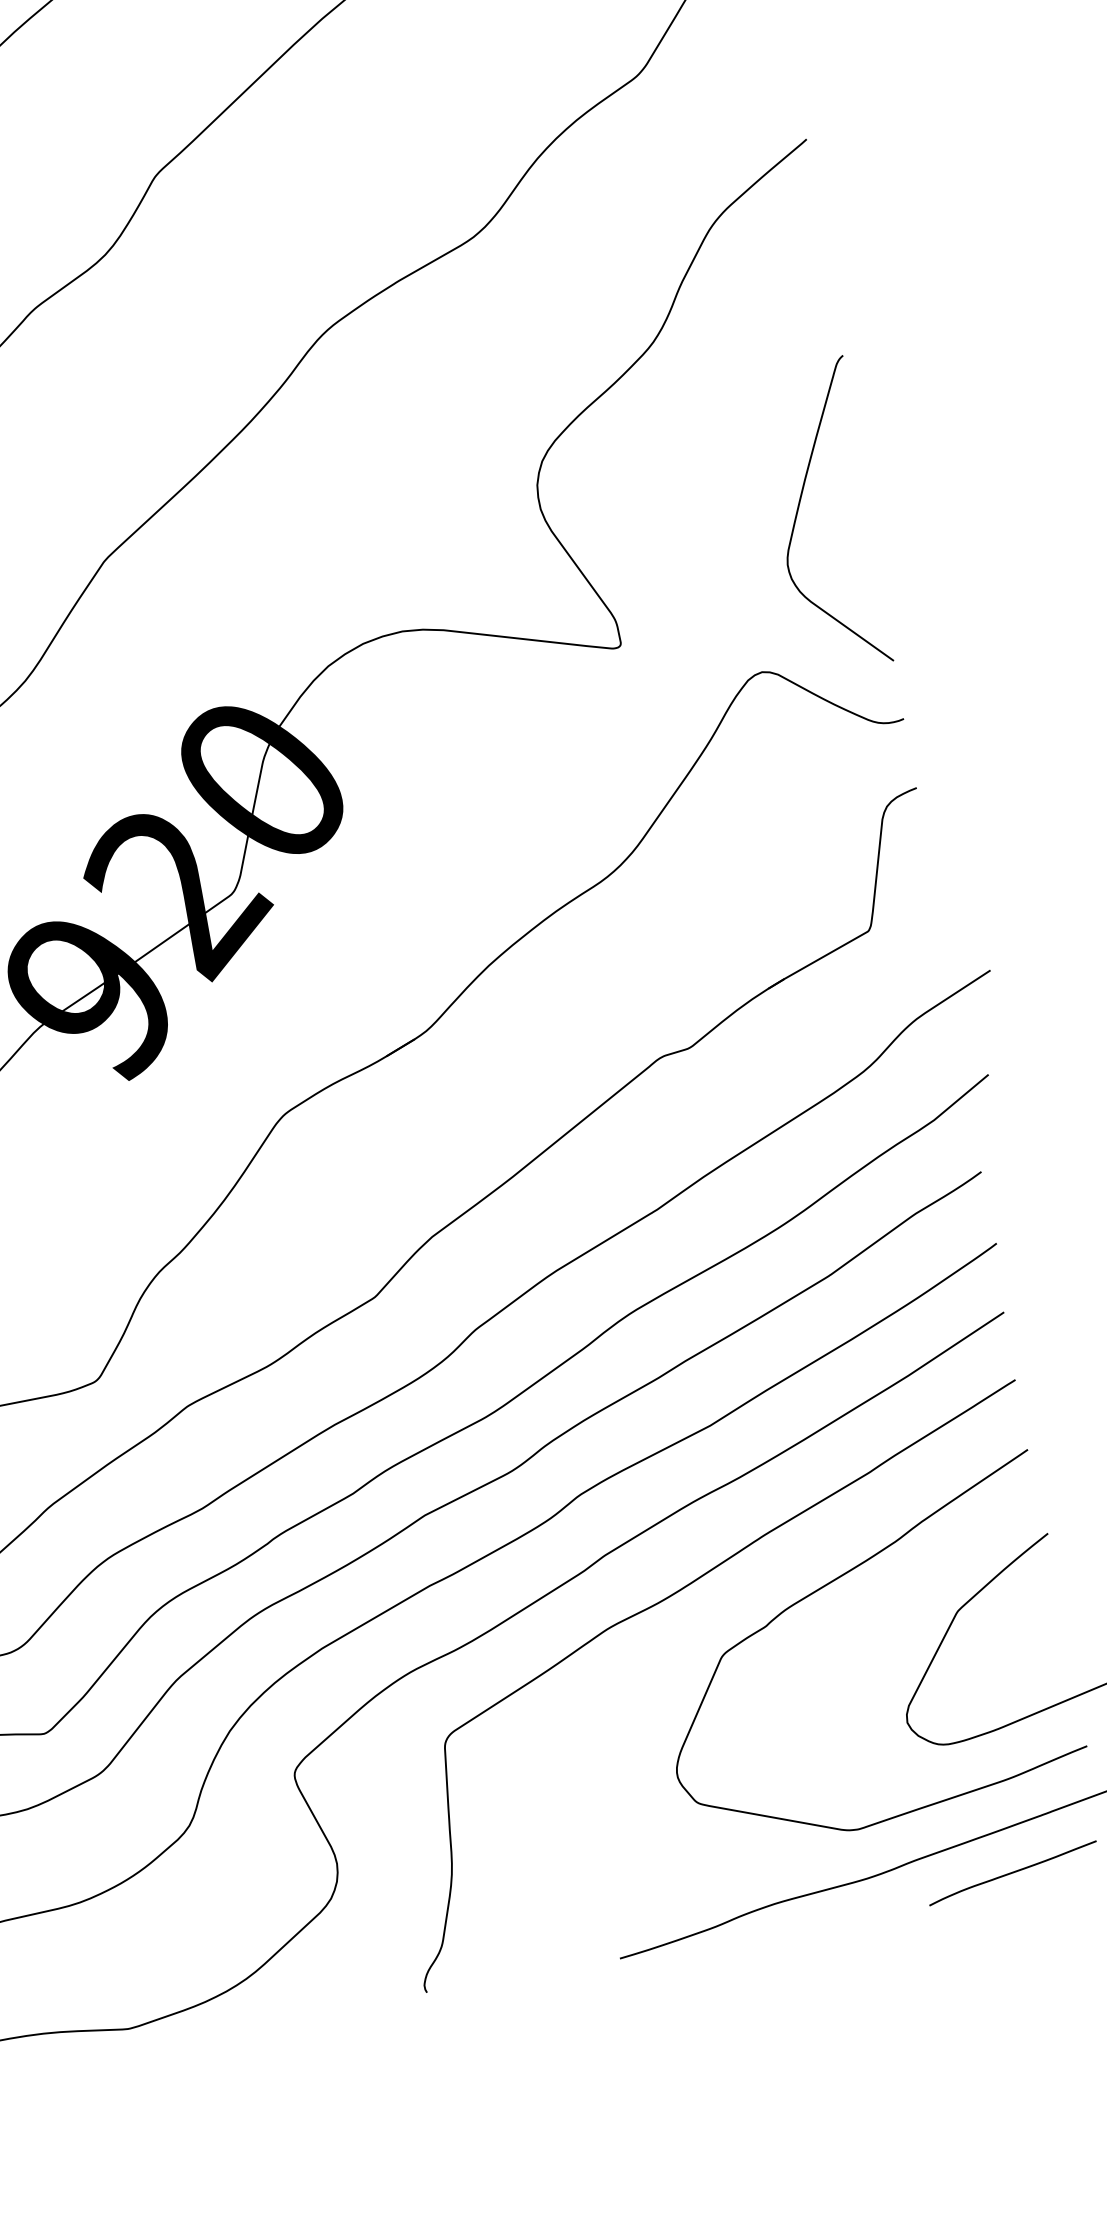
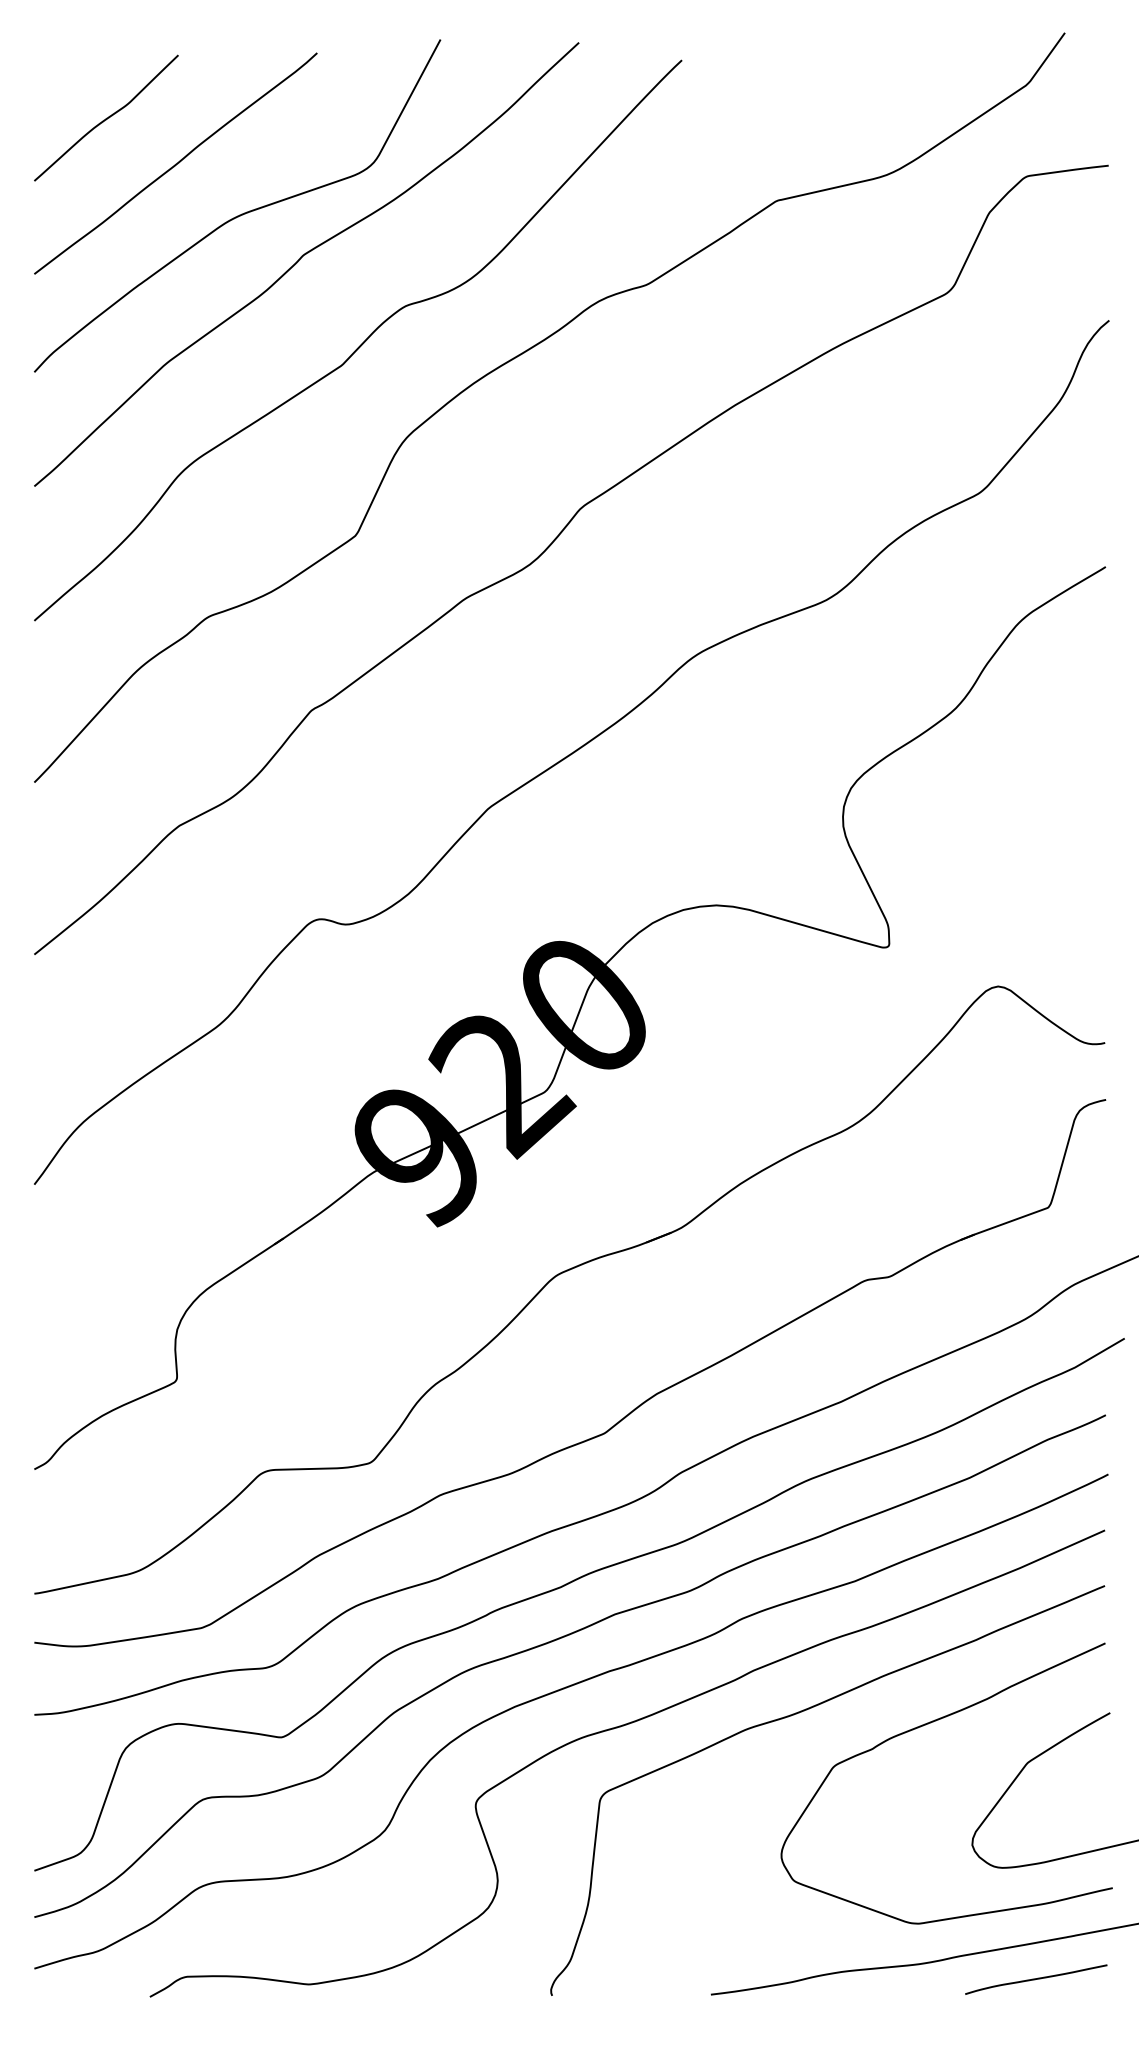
curve: (799, 508) -> (1050, 860), removed

